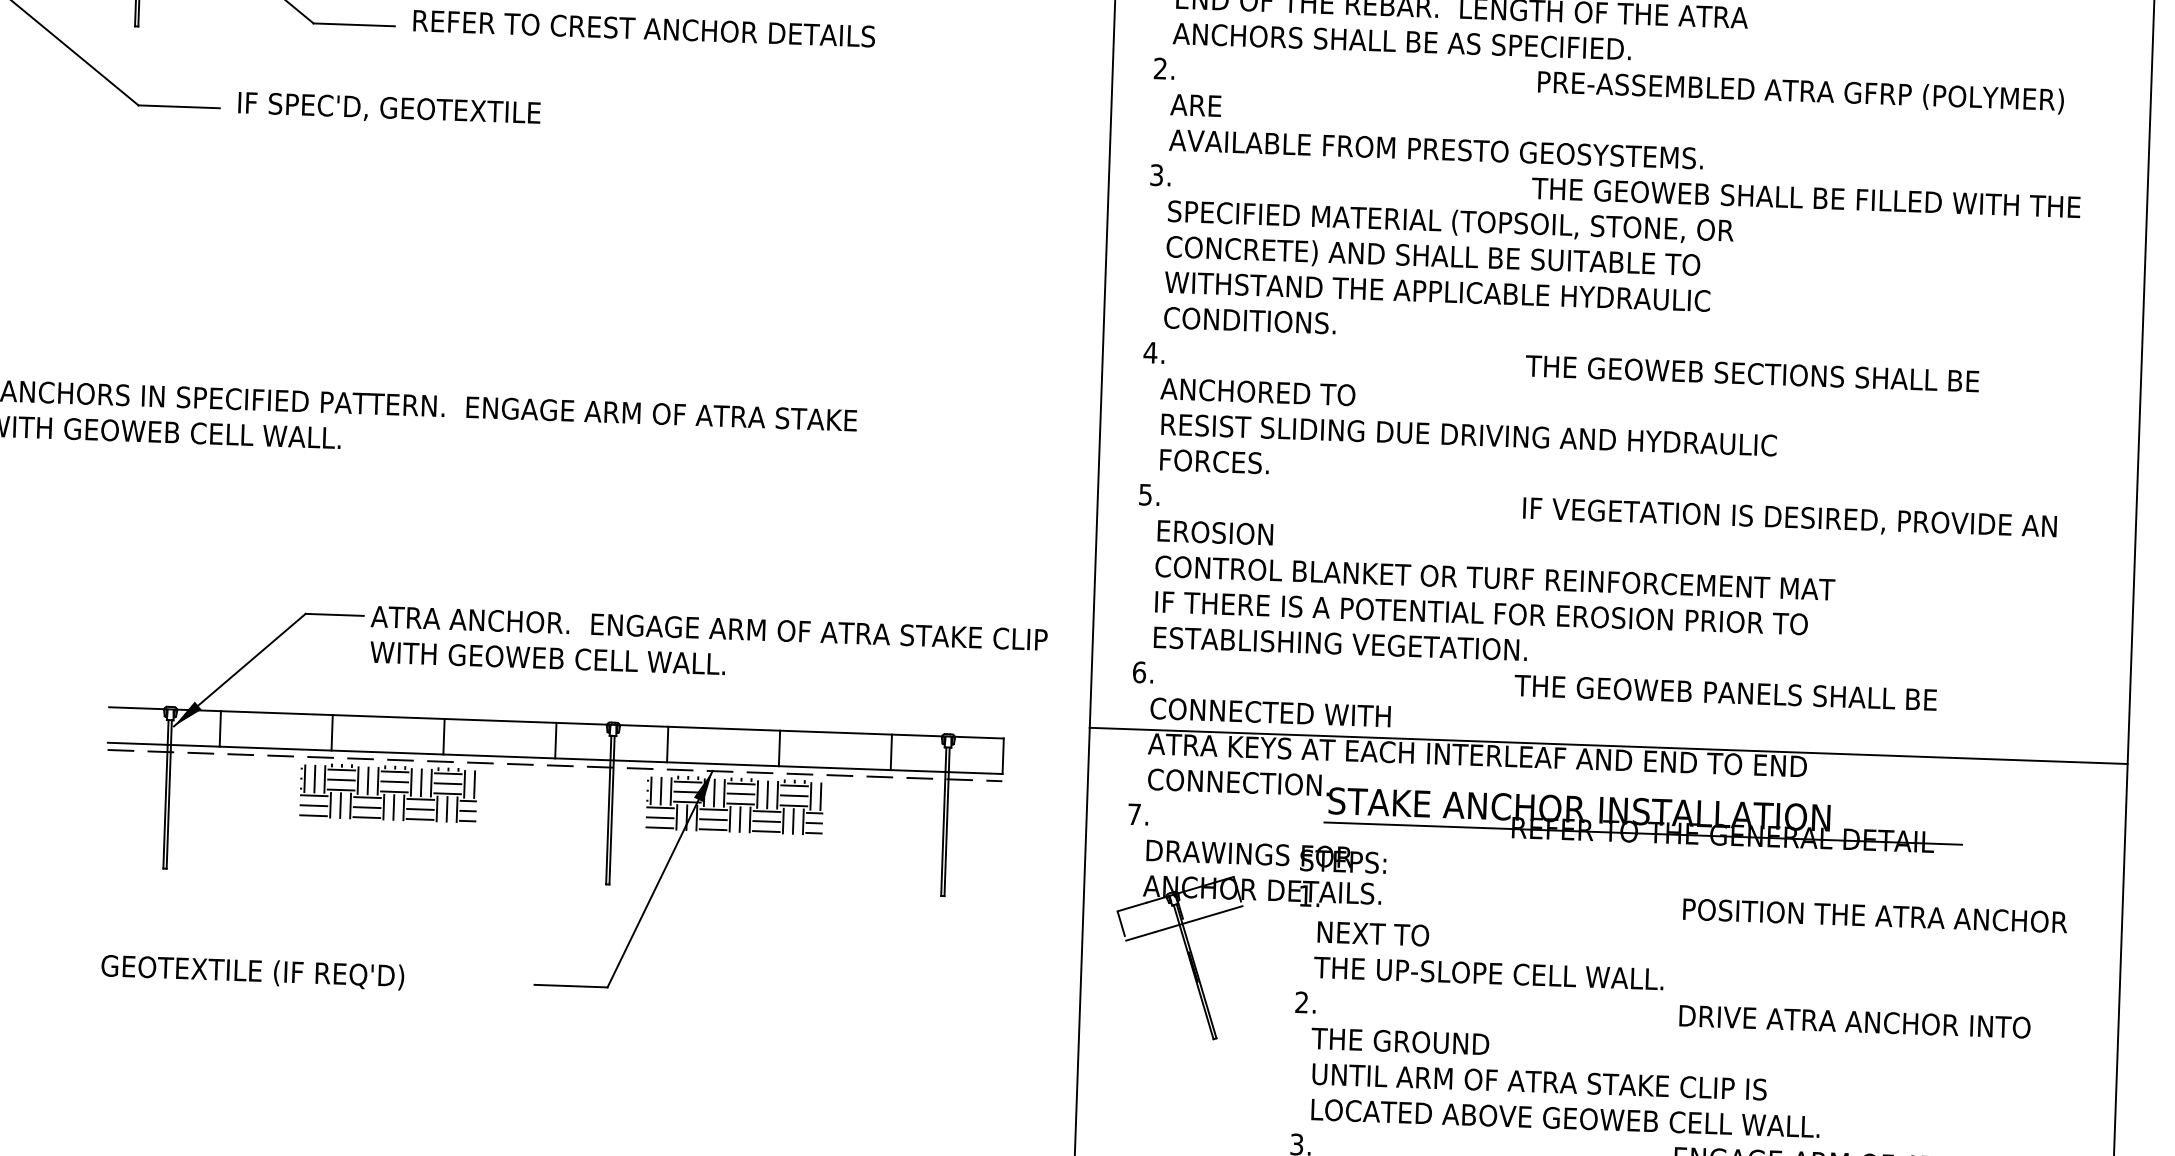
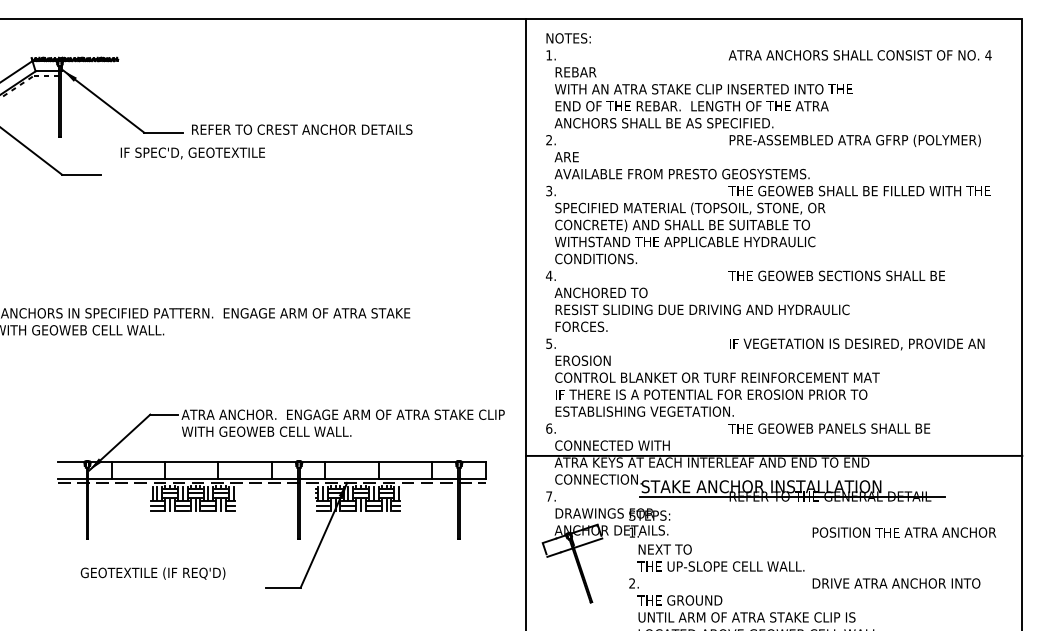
text: (388, 109) -> (192, 153), moved
text: (251, 972) -> (152, 573), moved

